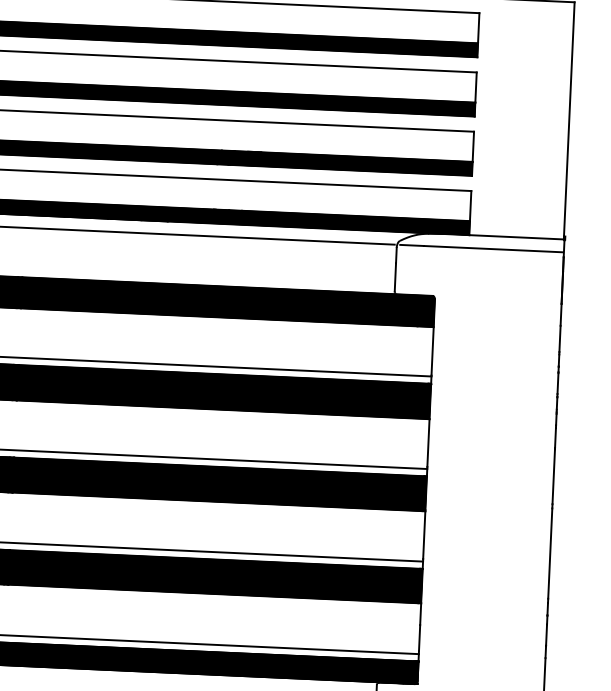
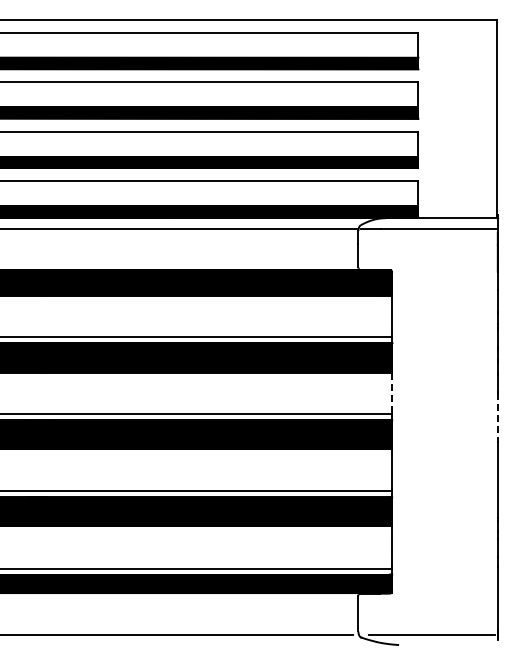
line: (428, 443) -> (392, 392), solid -> dashed
line: (553, 476) -> (497, 415), solid -> dashed

